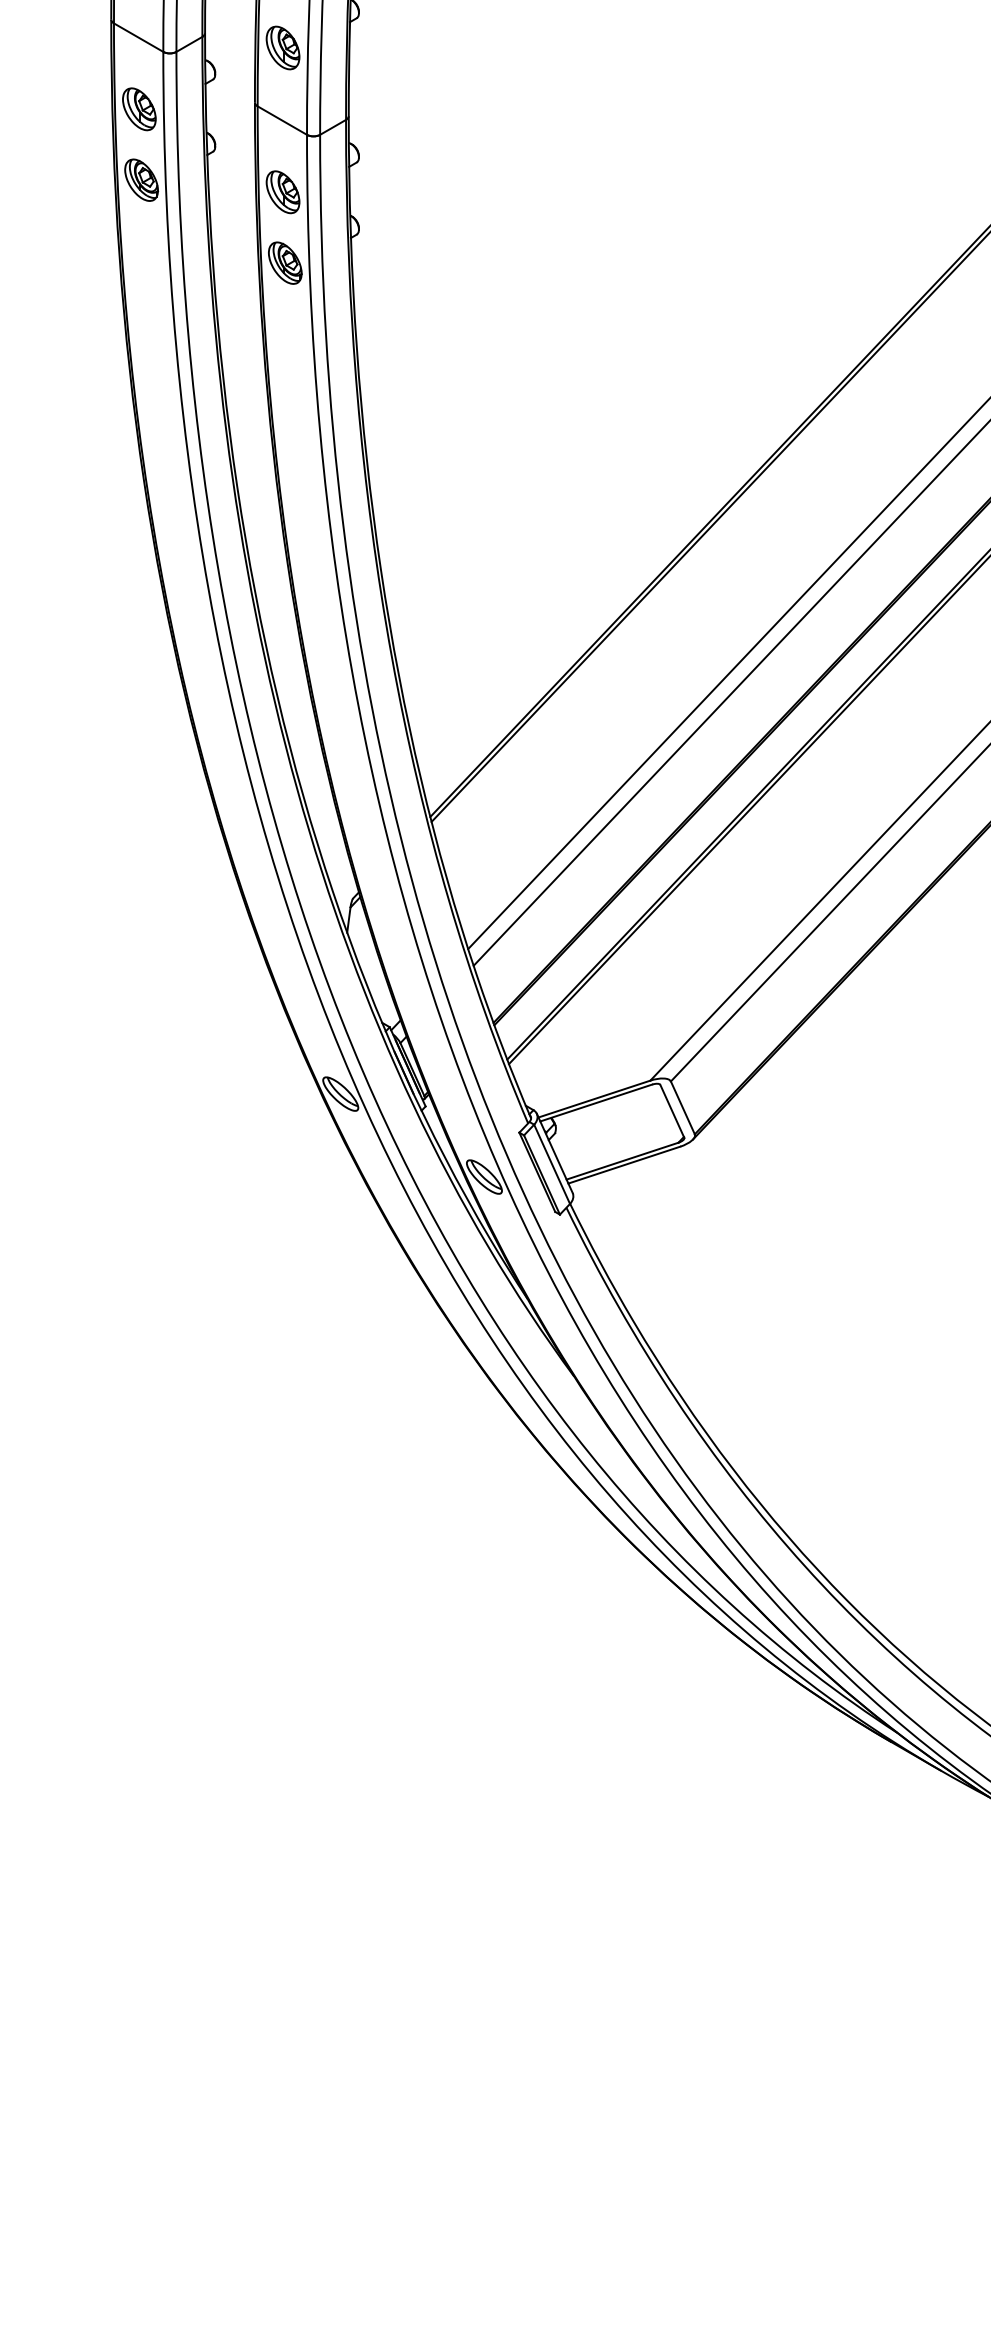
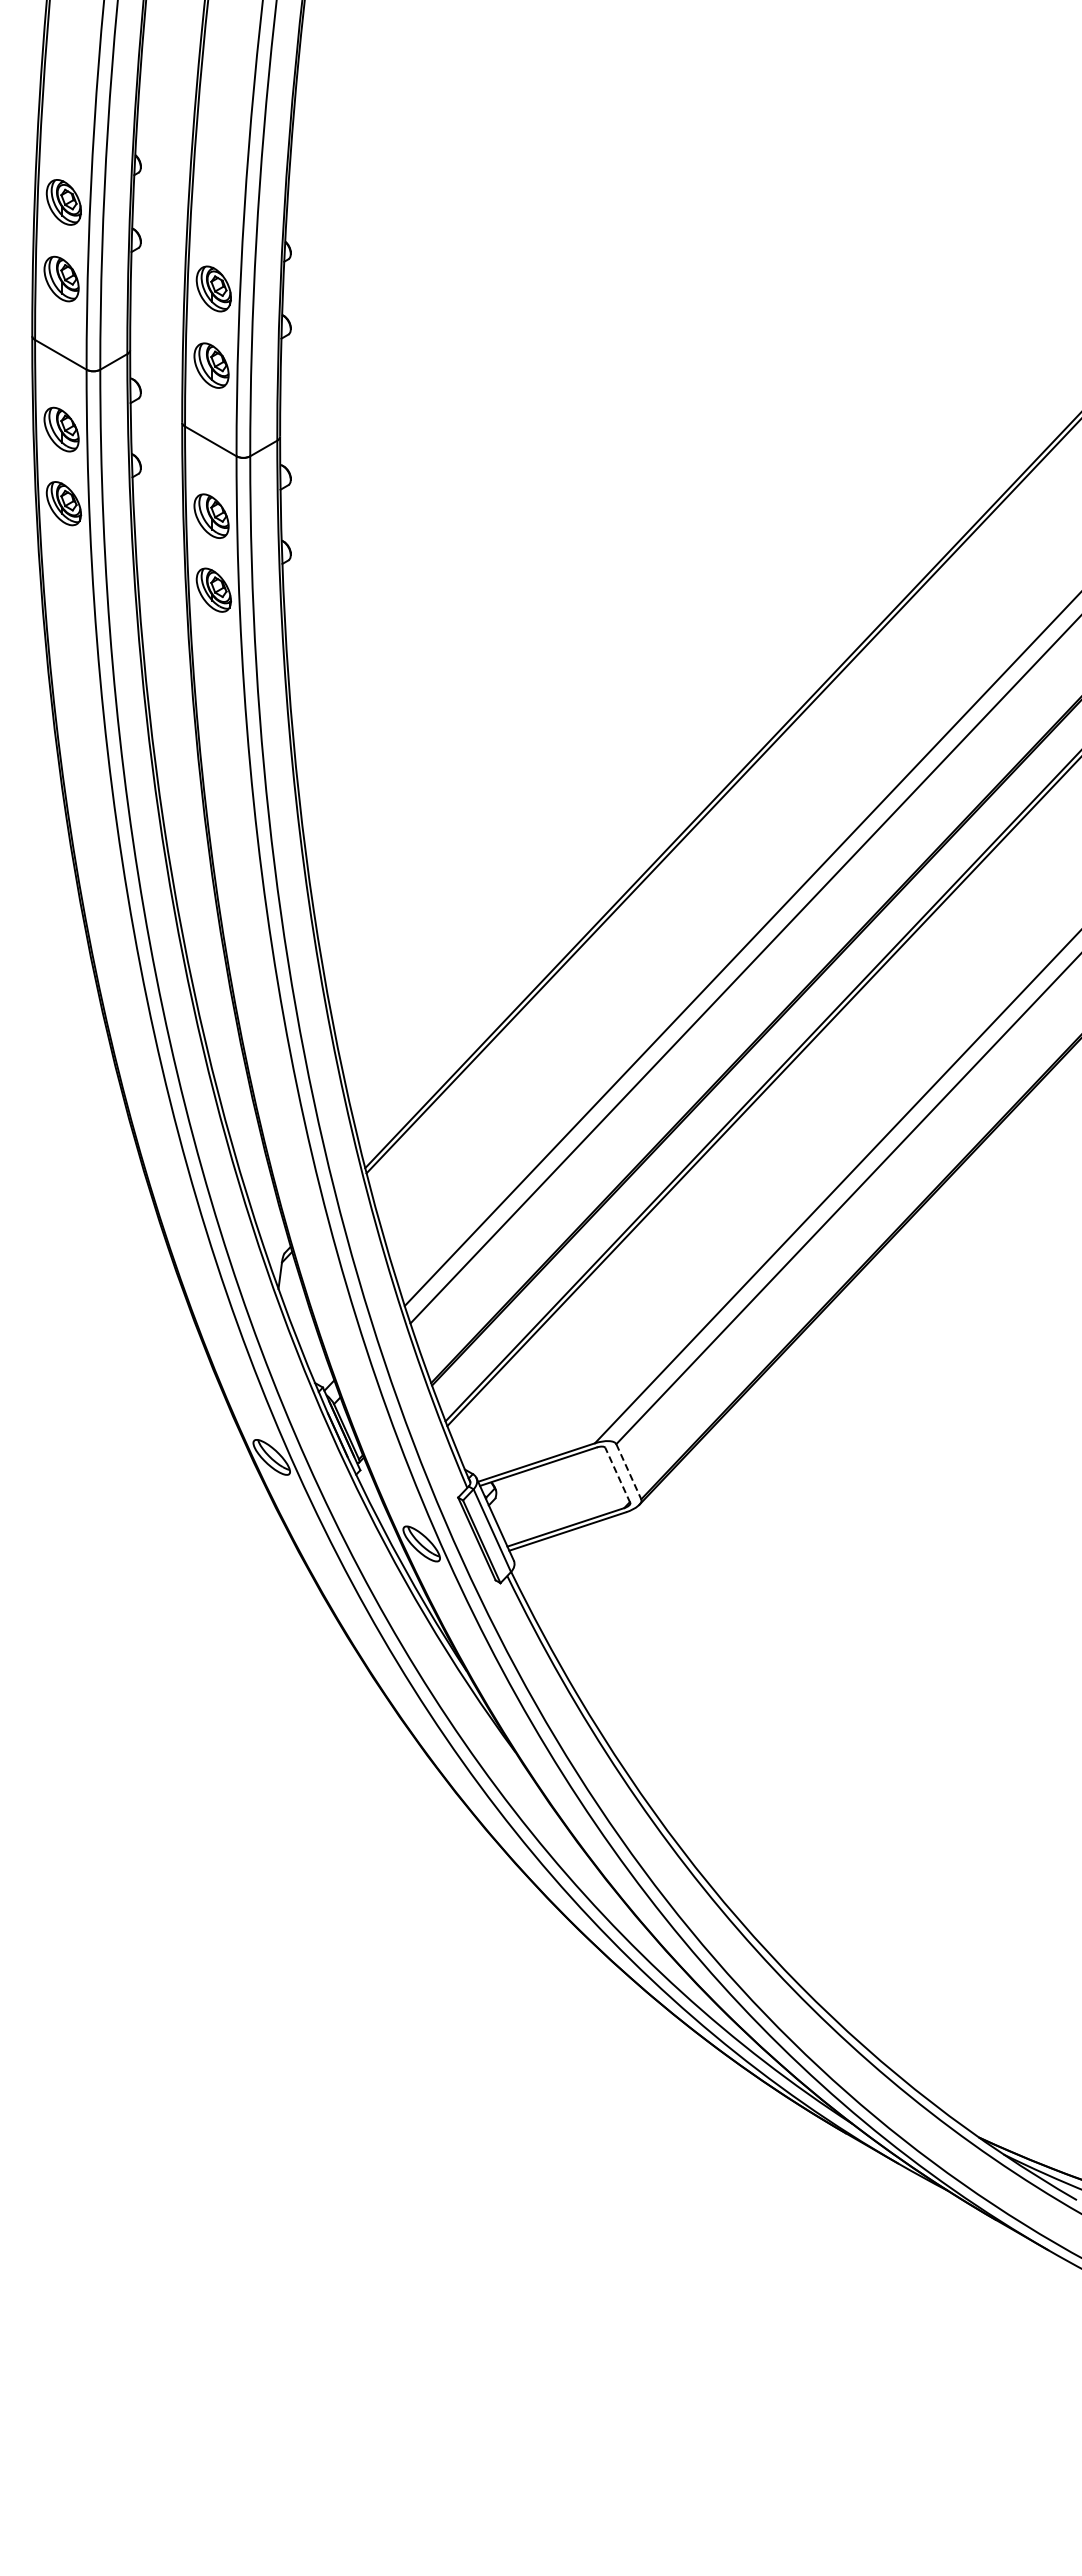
line: (683, 1108) -> (629, 1472), solid -> dashed
line: (672, 1110) -> (617, 1474), solid -> dashed

